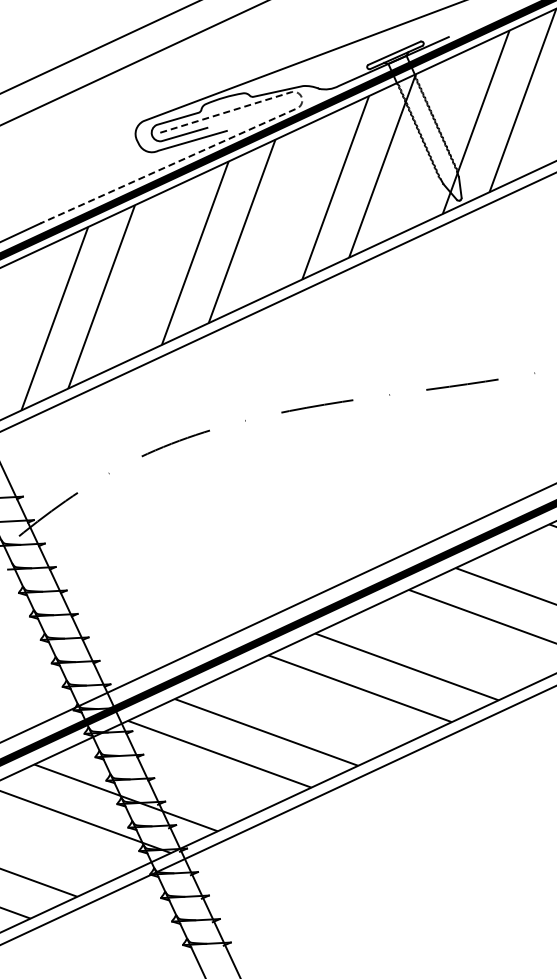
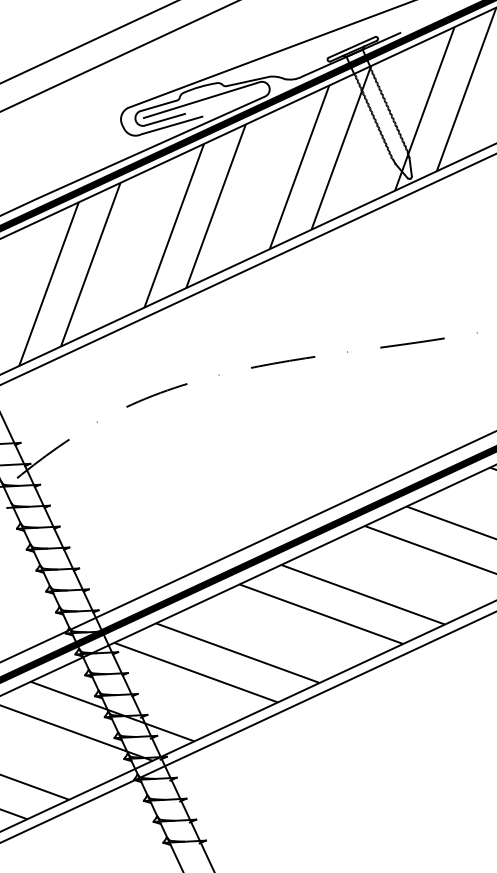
line: (253, 127) -> (226, 113), dashed -> solid

